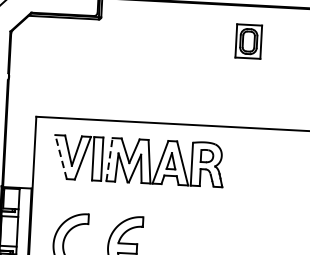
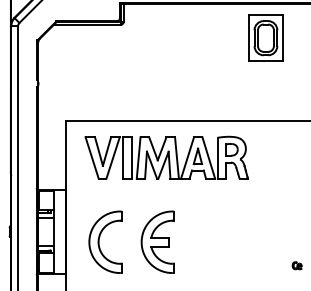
part: (248, 40) -> (265, 37), size x1.43
line: (61, 157) -> (92, 158), dashed -> solid
line: (109, 160) -> (138, 158), dashed -> solid

